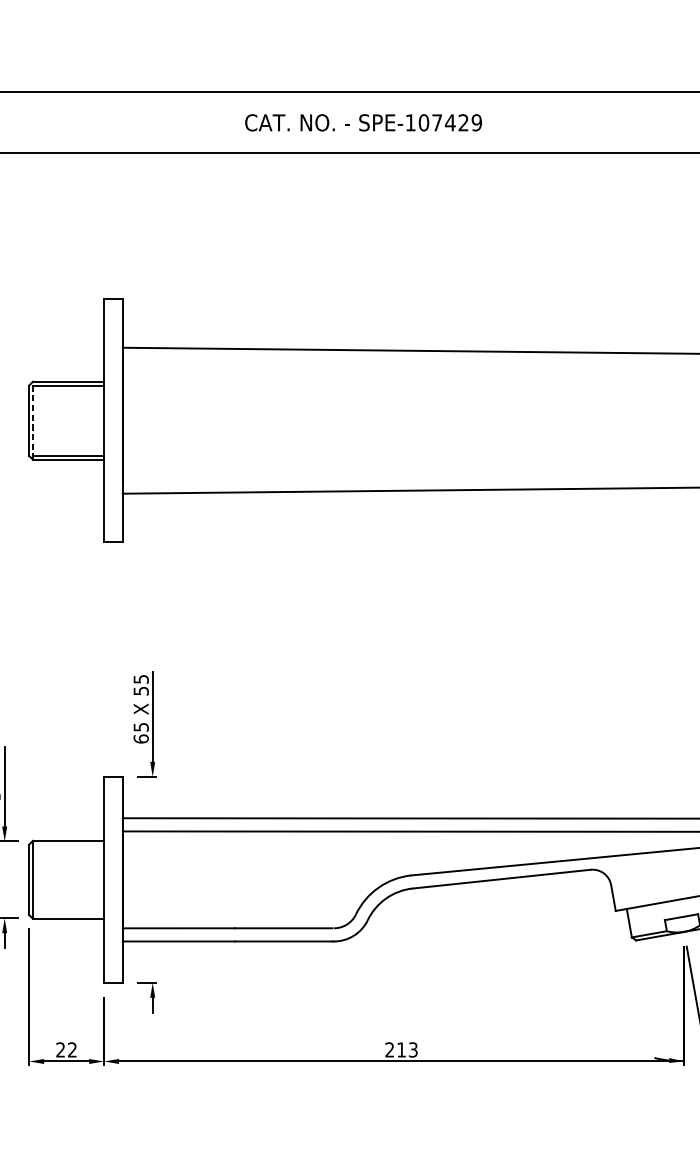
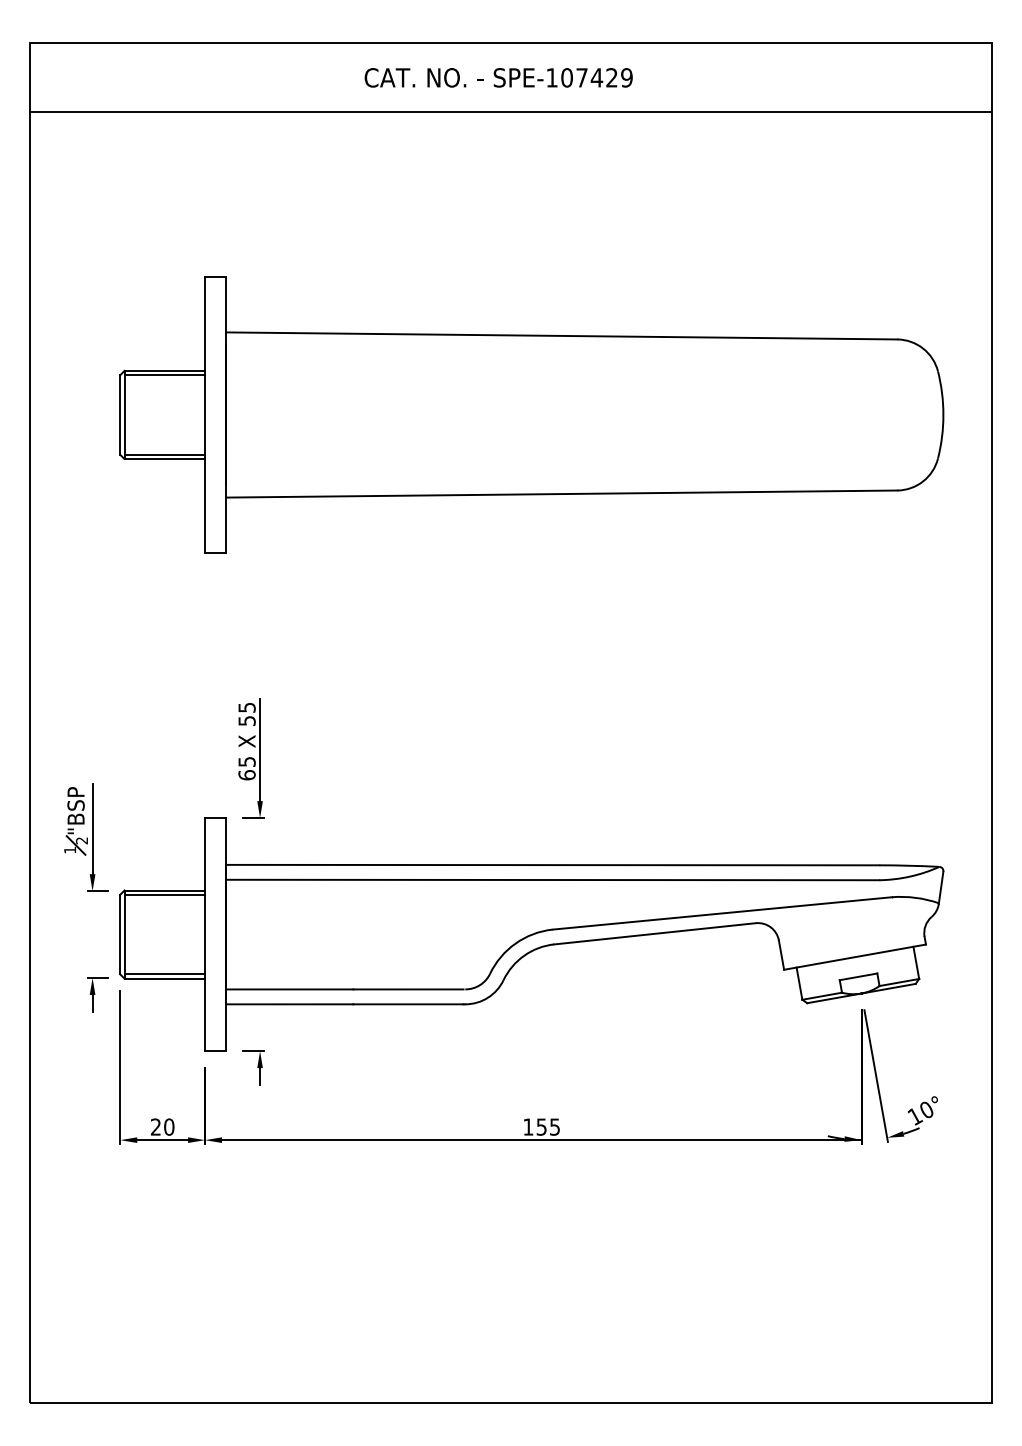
line: (32, 420) -> (124, 414), dashed -> solid
line: (68, 844) -> (164, 894), added
line: (68, 915) -> (164, 974), added
text: (72, 1049) -> (169, 1126), 22 -> 20
text: (401, 1049) -> (541, 1126), 213 -> 155

